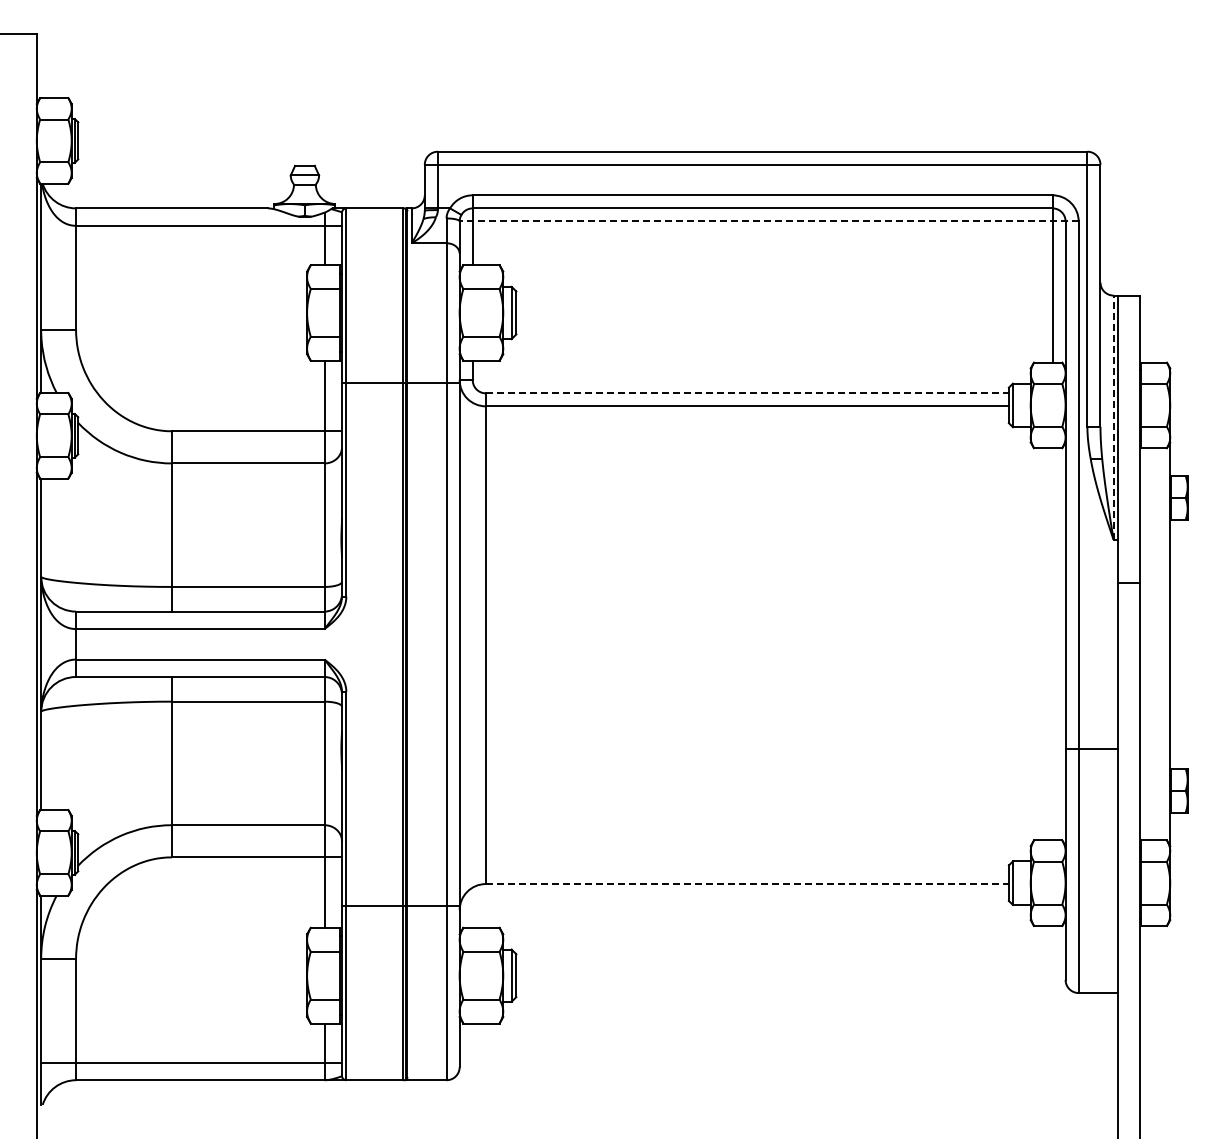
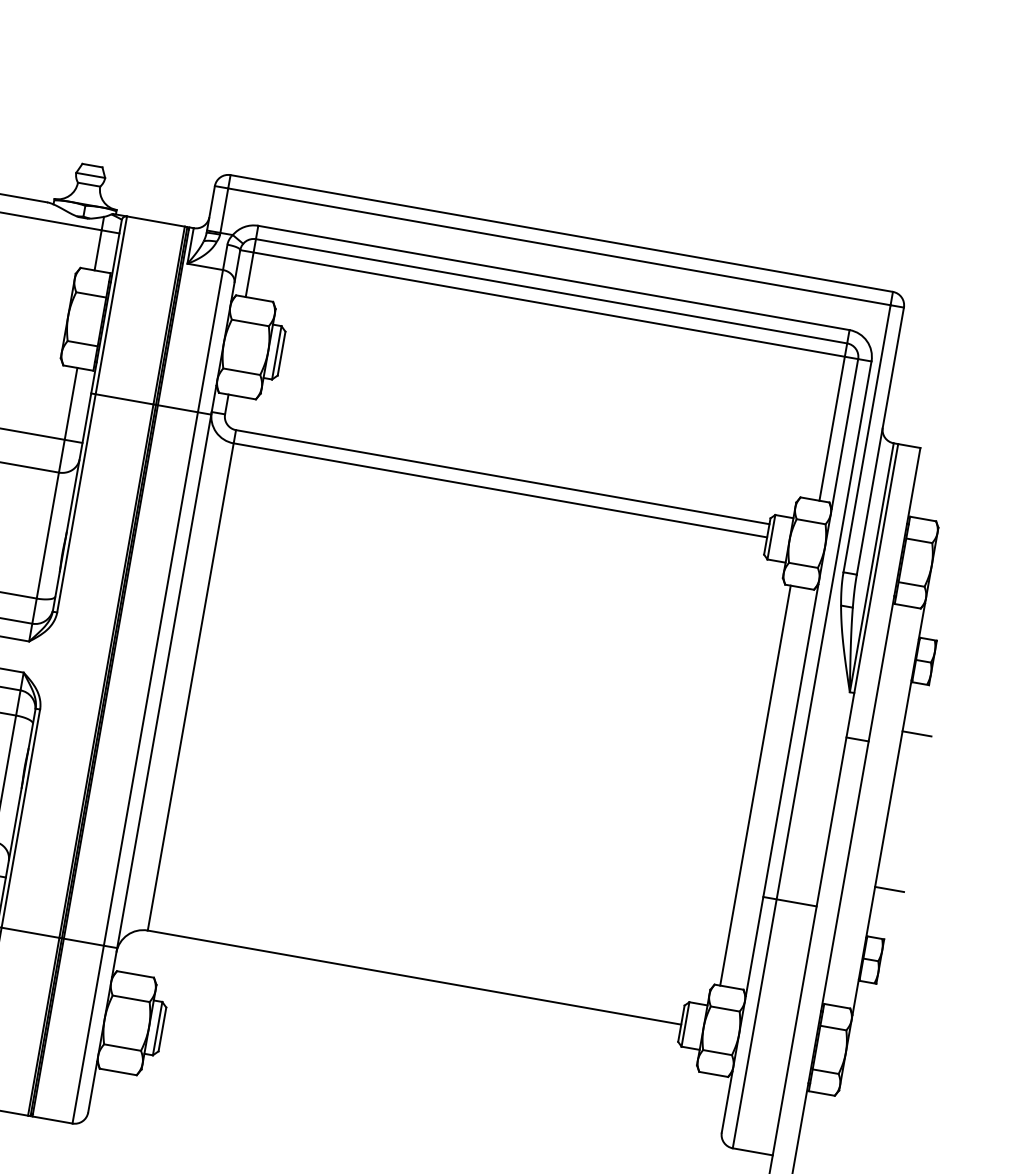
line: (769, 221) -> (556, 305), dashed -> solid
line: (747, 393) -> (502, 477), dashed -> solid
line: (1113, 417) -> (871, 567), dashed -> solid
line: (1184, 568) -> (917, 734), added
line: (1039, 644) -> (755, 785), added
line: (1184, 720) -> (889, 889), added
line: (747, 884) -> (414, 978), dashed -> solid

